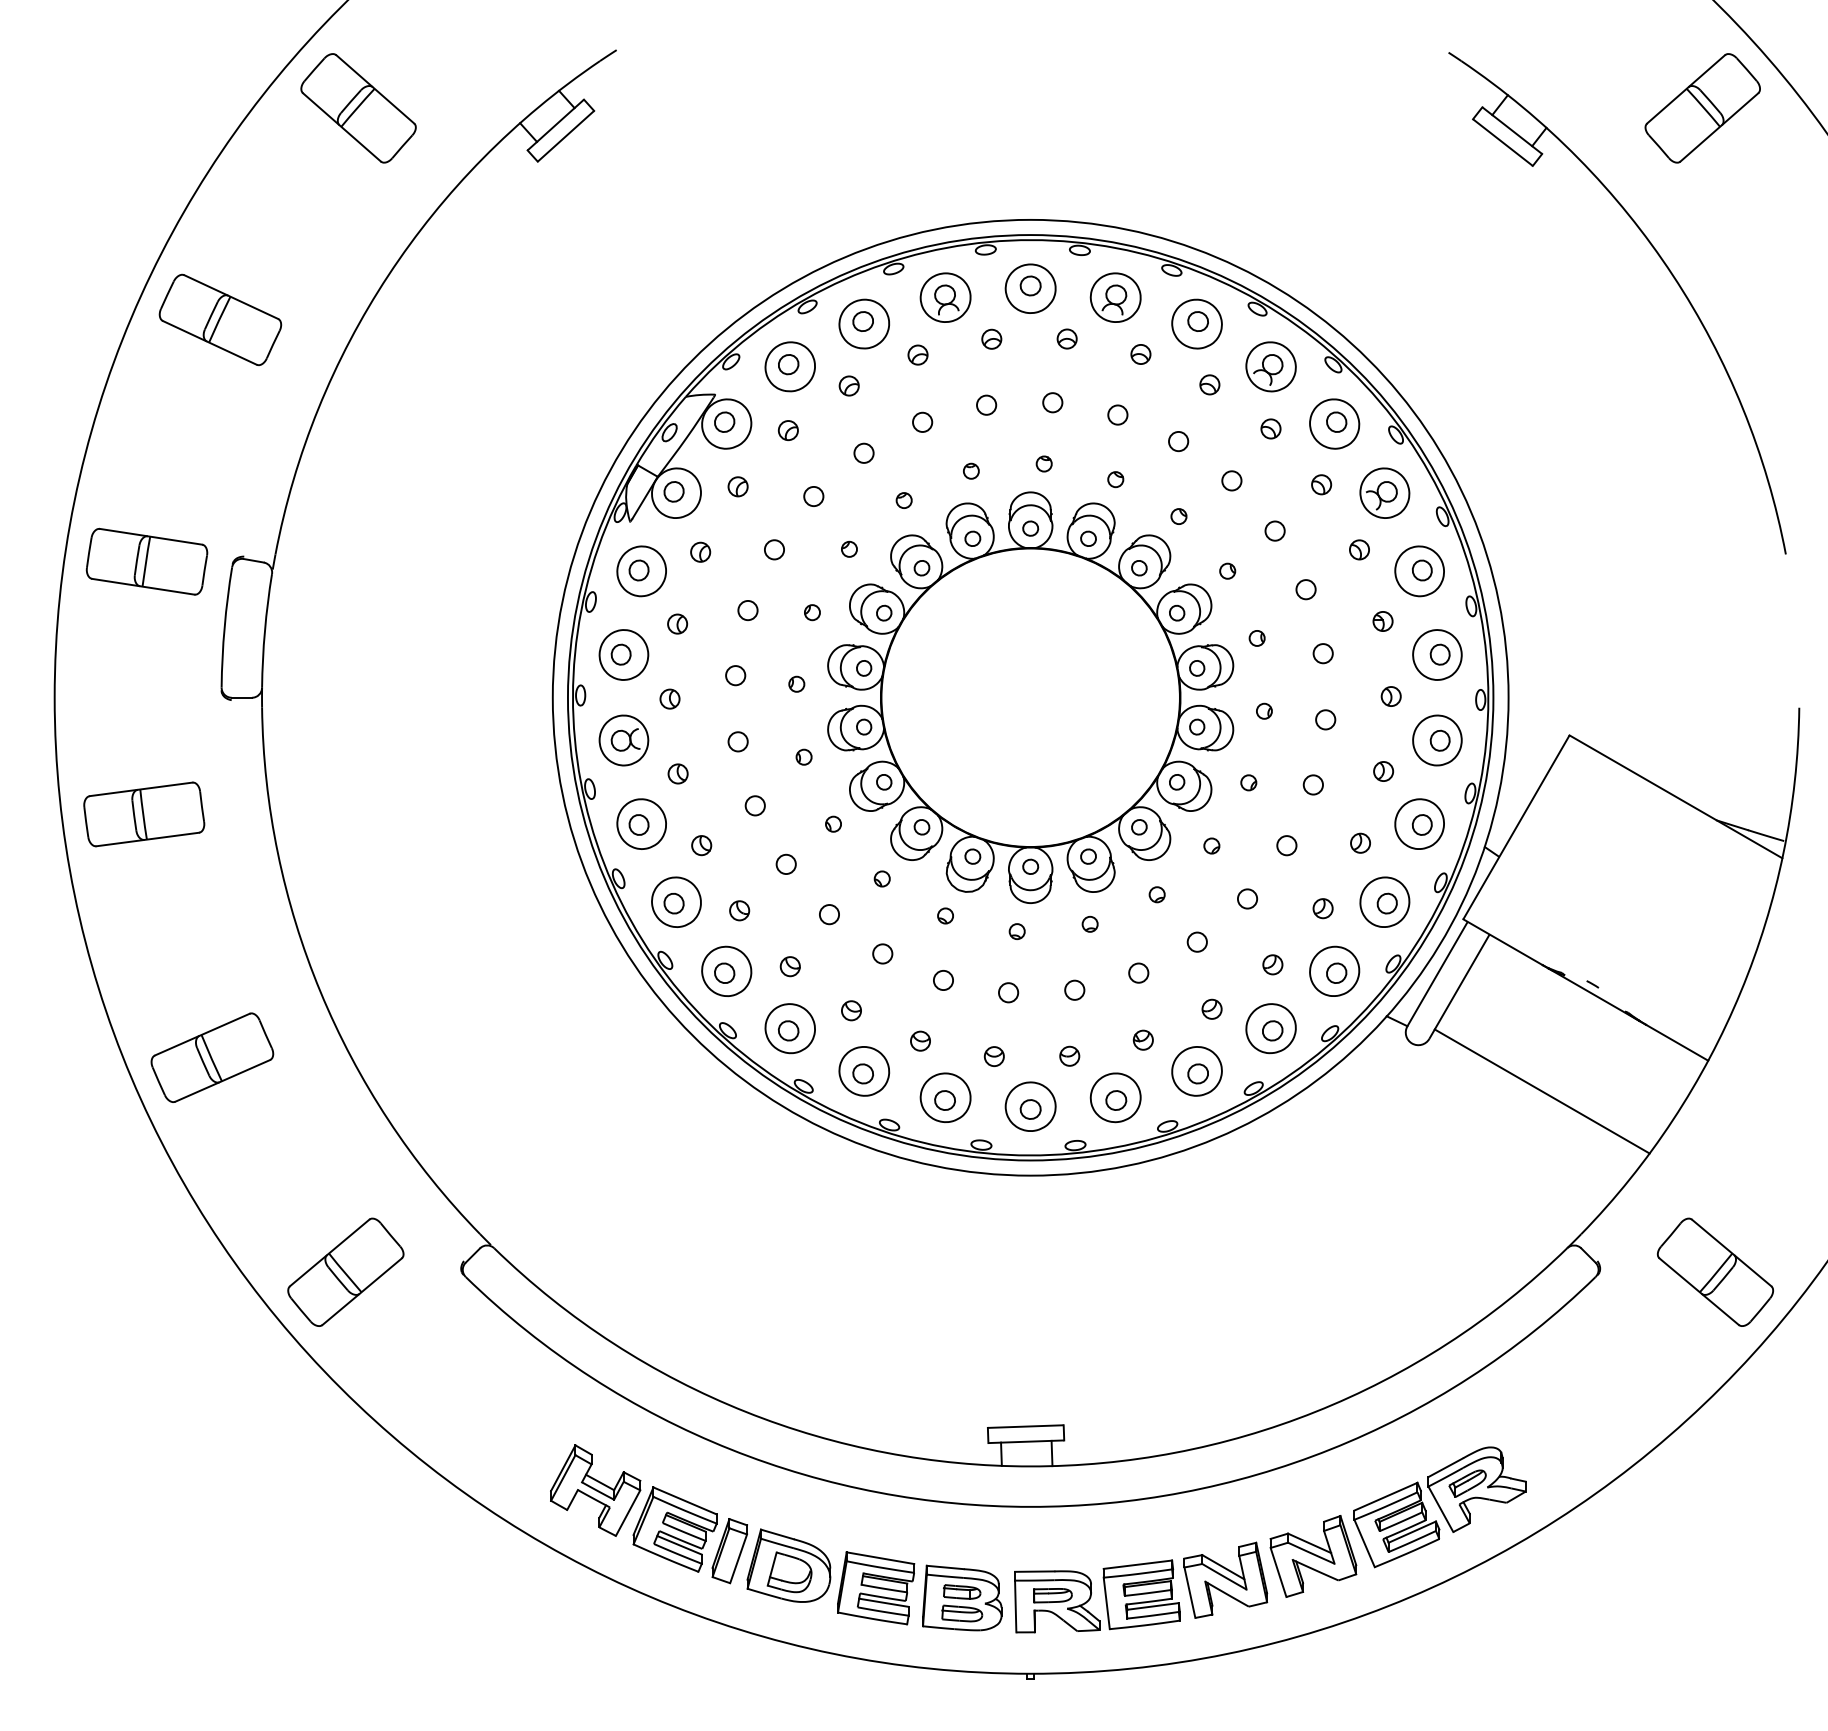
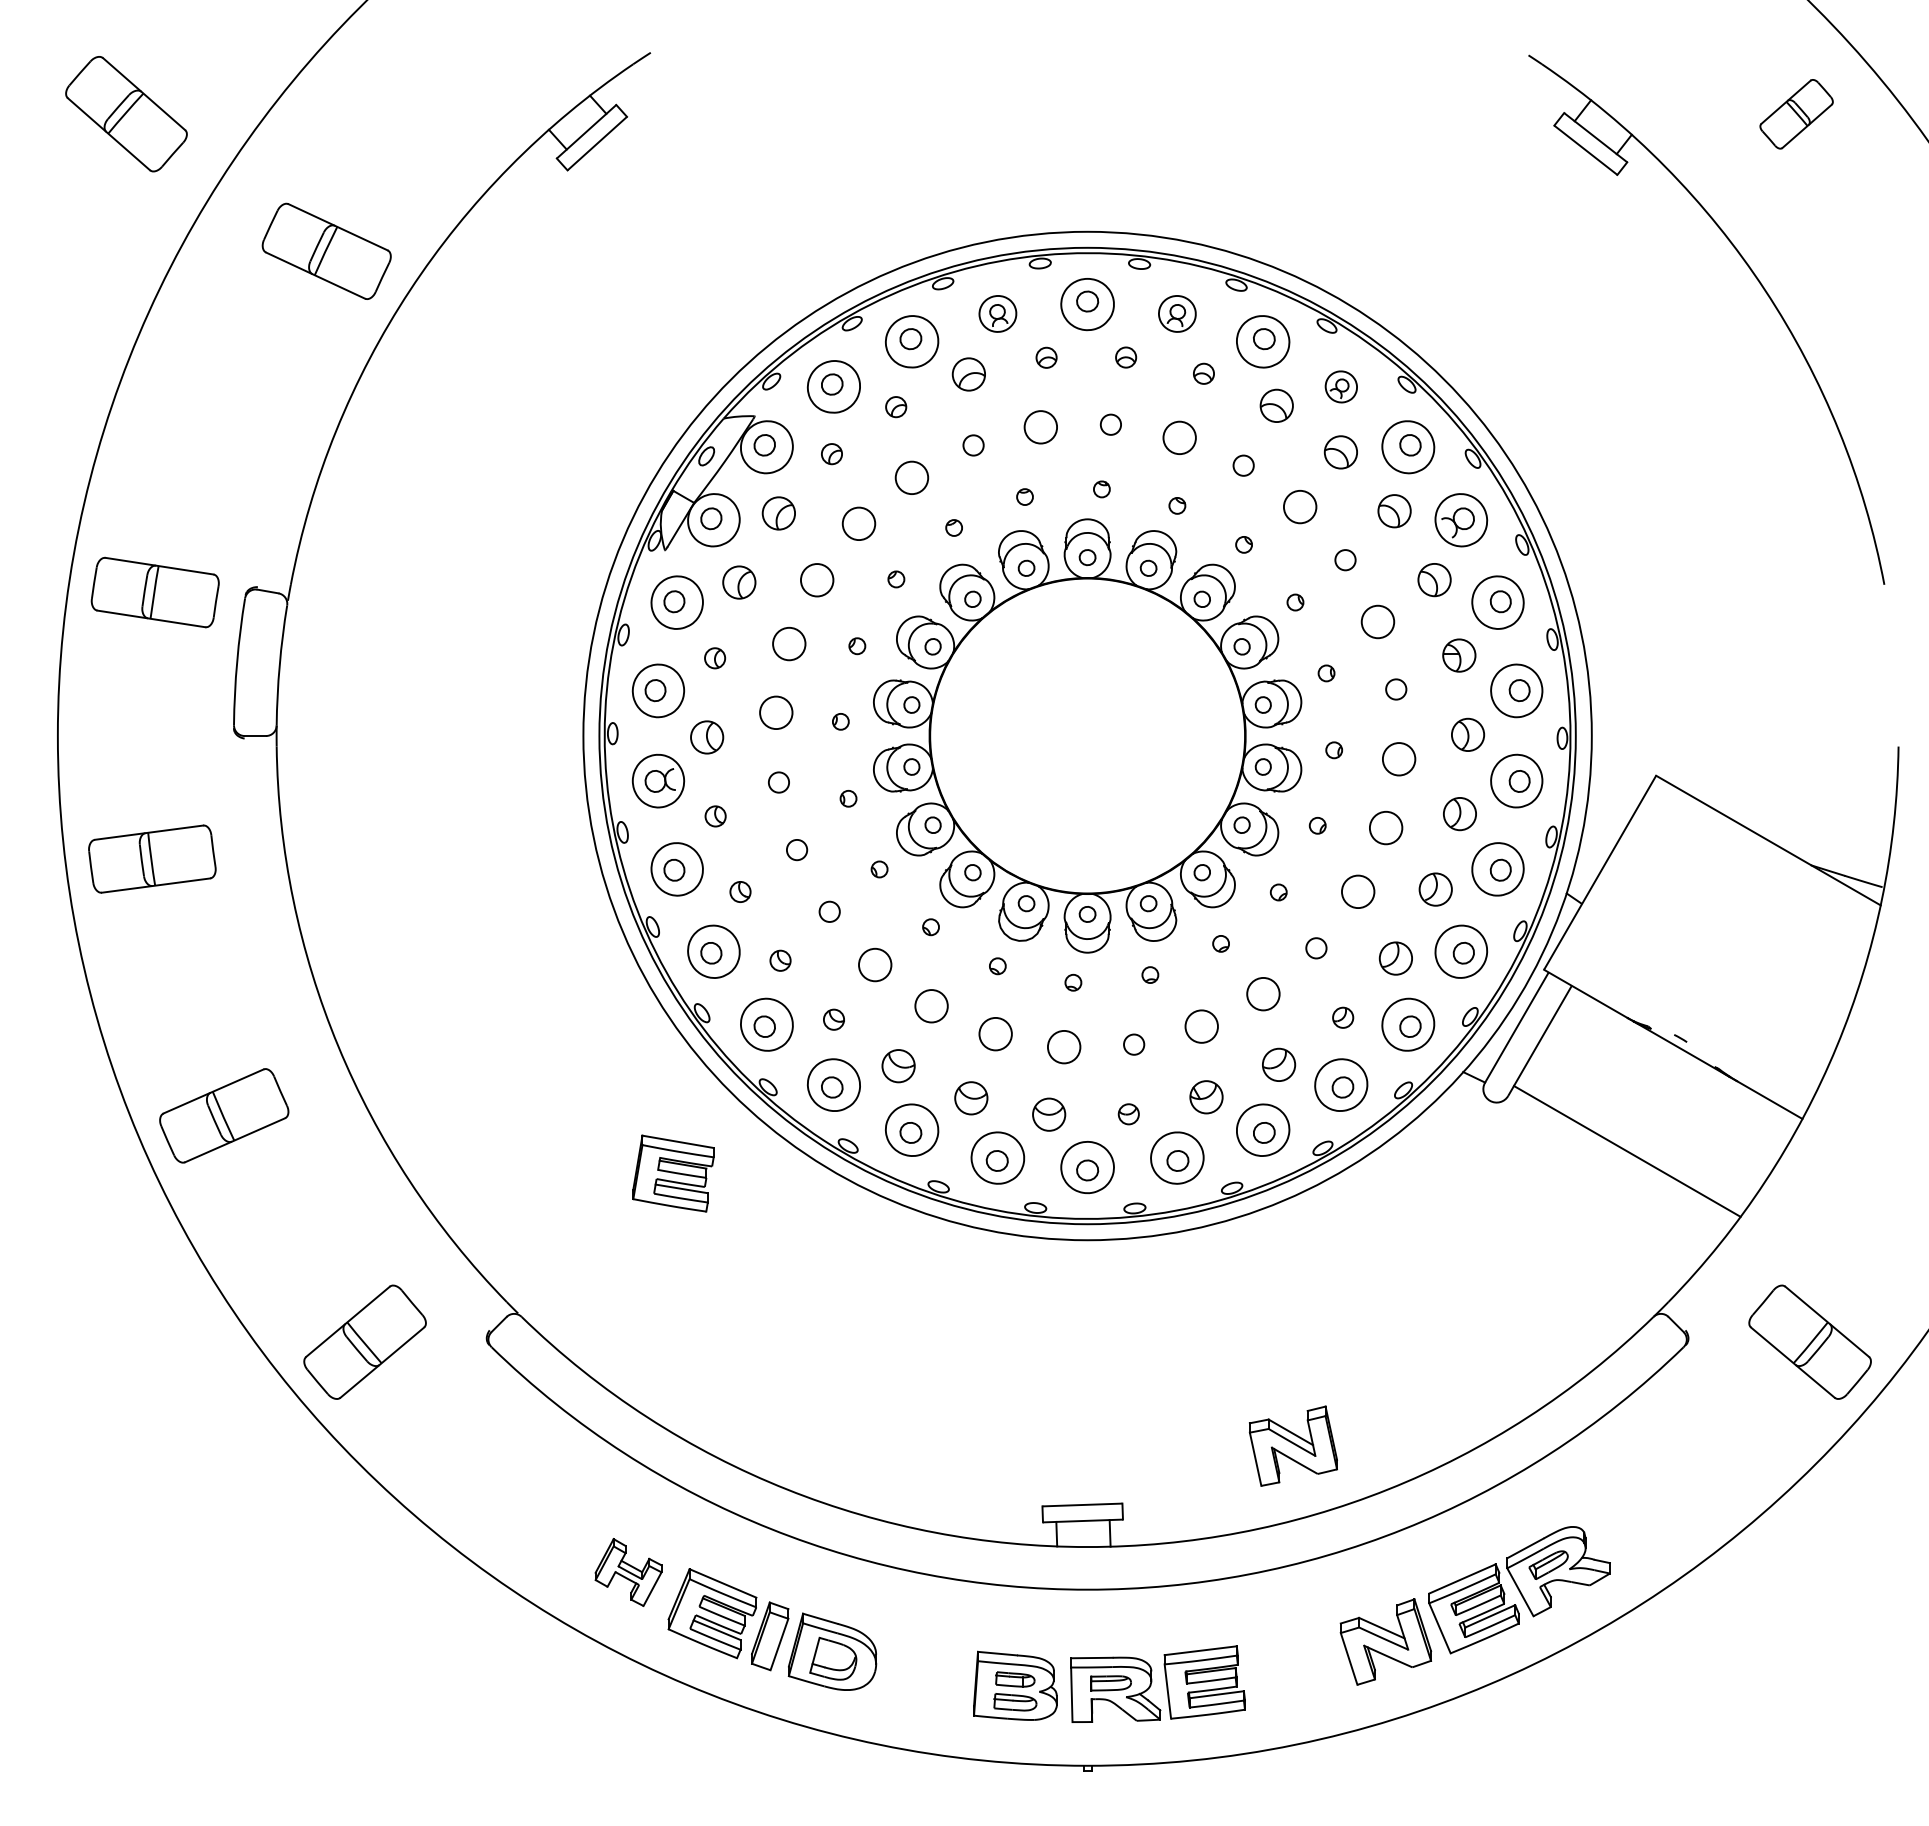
part: (358, 108) -> (126, 114), moved
part: (1702, 108) -> (1796, 114), size x0.6
part: (945, 297) -> (997, 313), size x0.7
part: (1115, 297) -> (1177, 313), size x0.7
part: (220, 319) -> (326, 250), moved
part: (917, 355) -> (968, 374), size x1.6
part: (1271, 366) -> (1341, 386), size x0.6
part: (1209, 384) -> (1276, 405), size x1.6
circle: (986, 405) -> (1041, 427), size x1.6
circle: (1117, 414) -> (1179, 437), size x1.6
part: (1271, 429) -> (1341, 452), size x1.6
circle: (863, 453) -> (911, 478), size x1.6
circle: (1231, 481) -> (1299, 507), size x1.6
part: (1321, 484) -> (1394, 511), size x1.6
part: (737, 486) -> (778, 513), size x1.6
circle: (813, 496) -> (858, 523), size x1.6
circle: (774, 549) -> (817, 579), size x1.6
part: (1359, 549) -> (1434, 579), size x1.6
part: (700, 552) -> (739, 582), size x1.6
circle: (1306, 589) -> (1378, 621), size x1.6
circle: (748, 610) -> (789, 643), size x1.6
part: (1383, 621) -> (1459, 655), size x1.6
circle: (735, 675) -> (776, 712), size x1.6
part: (1390, 696) -> (1467, 734), size x1.6
part: (669, 699) -> (706, 737), size x1.6
circle: (1325, 720) -> (1398, 759), size x1.6
part: (1383, 771) -> (1459, 813), size x1.6
circle: (1313, 784) -> (1385, 827), size x1.6
part: (1360, 843) -> (1435, 889), size x1.6
circle: (1286, 846) -> (1357, 892), size x1.6
part: (1323, 908) -> (1396, 958), size x1.6
circle: (829, 914) -> (875, 964), size x1.6
circle: (1197, 941) -> (1263, 993), size x1.6
circle: (882, 954) -> (931, 1006), size x1.6
circle: (1138, 973) -> (1201, 1026), size x1.6
circle: (943, 980) -> (995, 1034), size x1.6
circle: (1008, 992) -> (1064, 1047), size x1.6
part: (1211, 1009) -> (1278, 1064), size x1.6
part: (851, 1010) -> (898, 1066), size x1.6
part: (1143, 1040) -> (1206, 1097), size x1.6
part: (920, 1041) -> (971, 1098), size x1.6
part: (994, 1056) -> (1049, 1114), size x1.6
part: (595, 1490) -> (628, 1572), size x0.7
part: (1224, 1579) -> (1292, 1445), moved
part: (876, 1588) -> (673, 1173), moved

